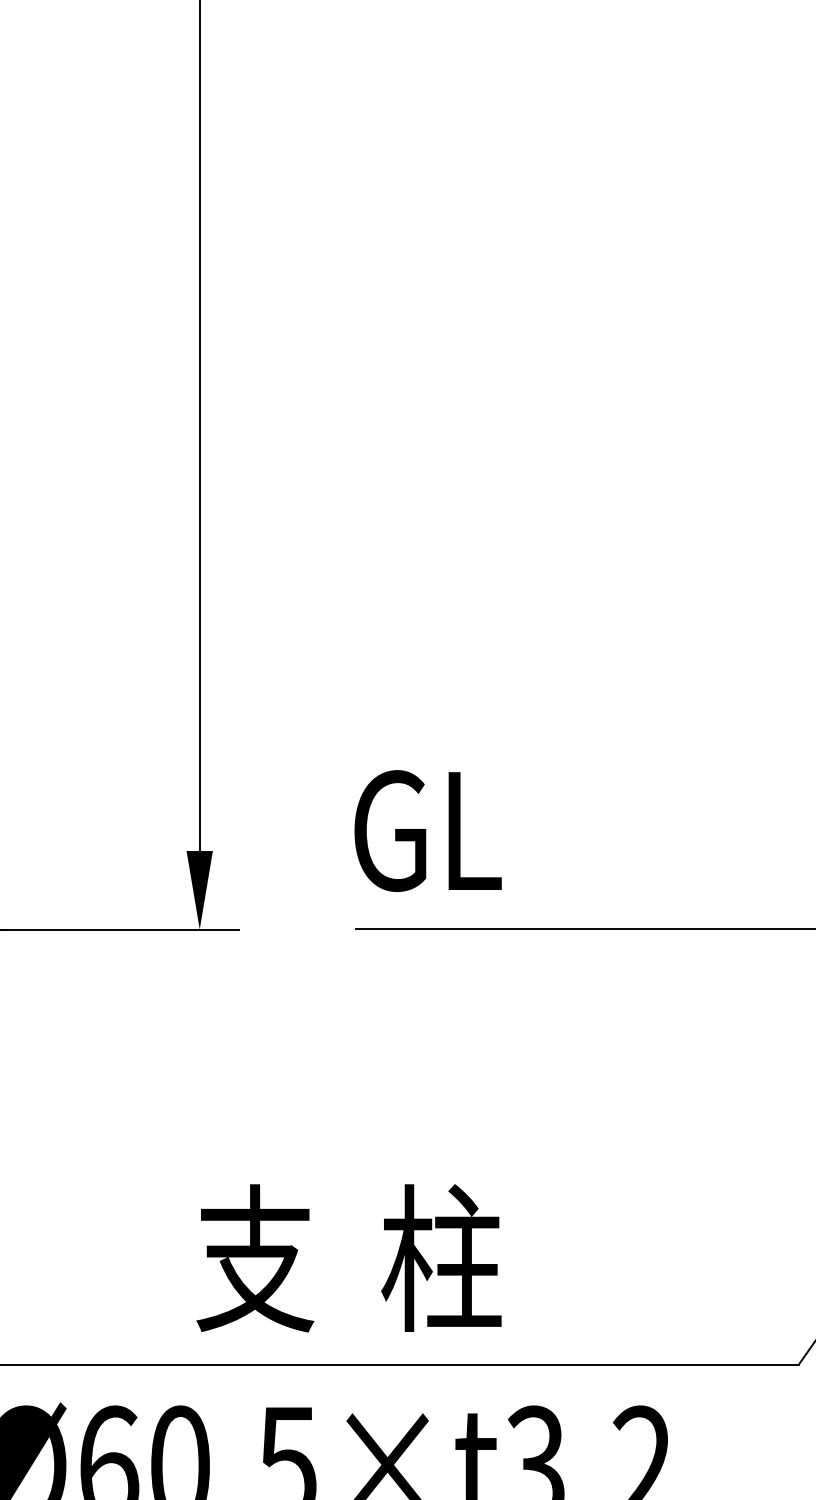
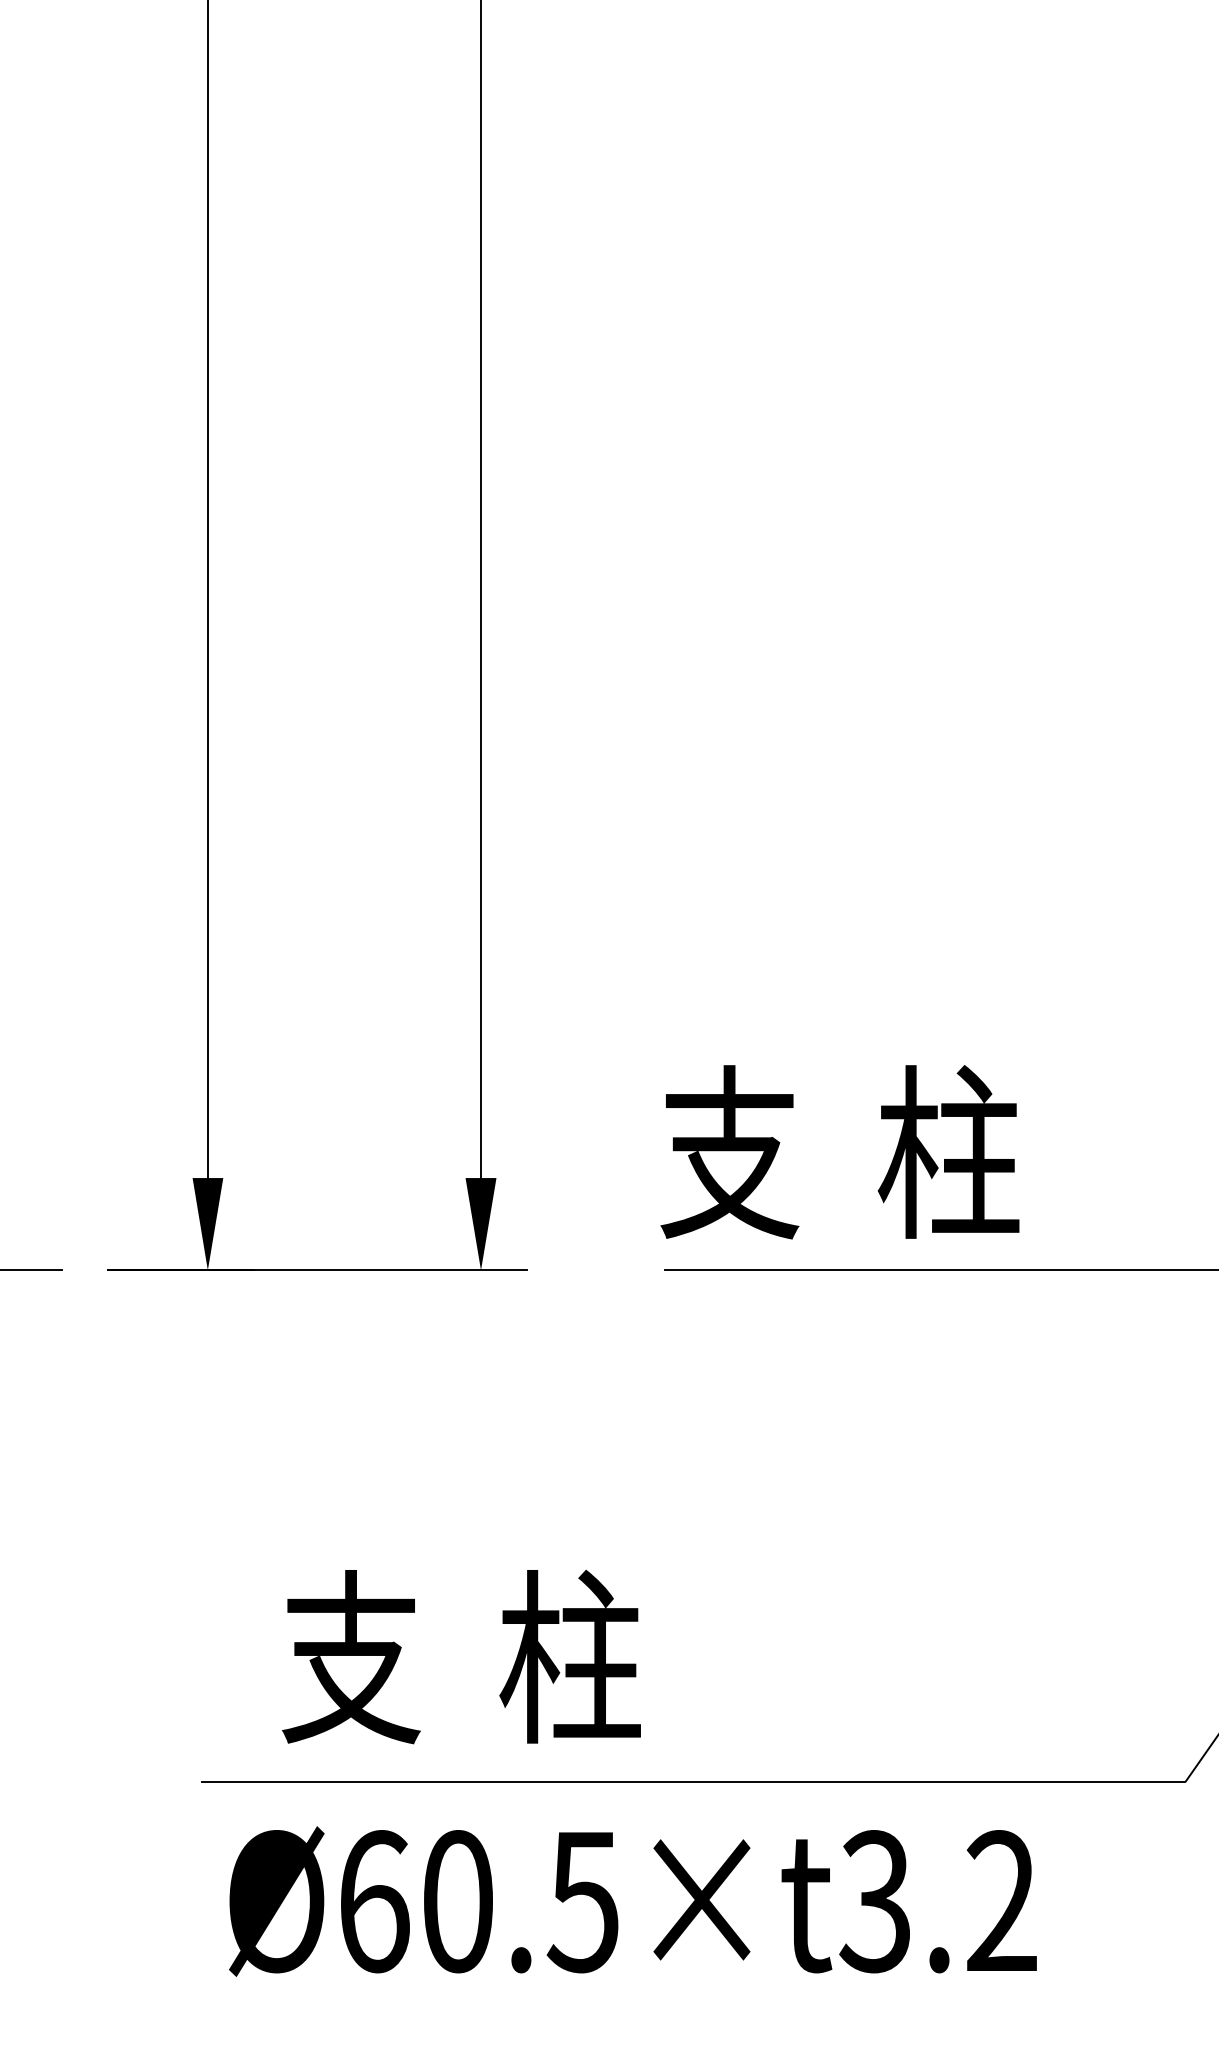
text: (504, 829) -> (839, 1152), GL -> 支  柱
text: (348, 1257) -> (461, 1656), moved

